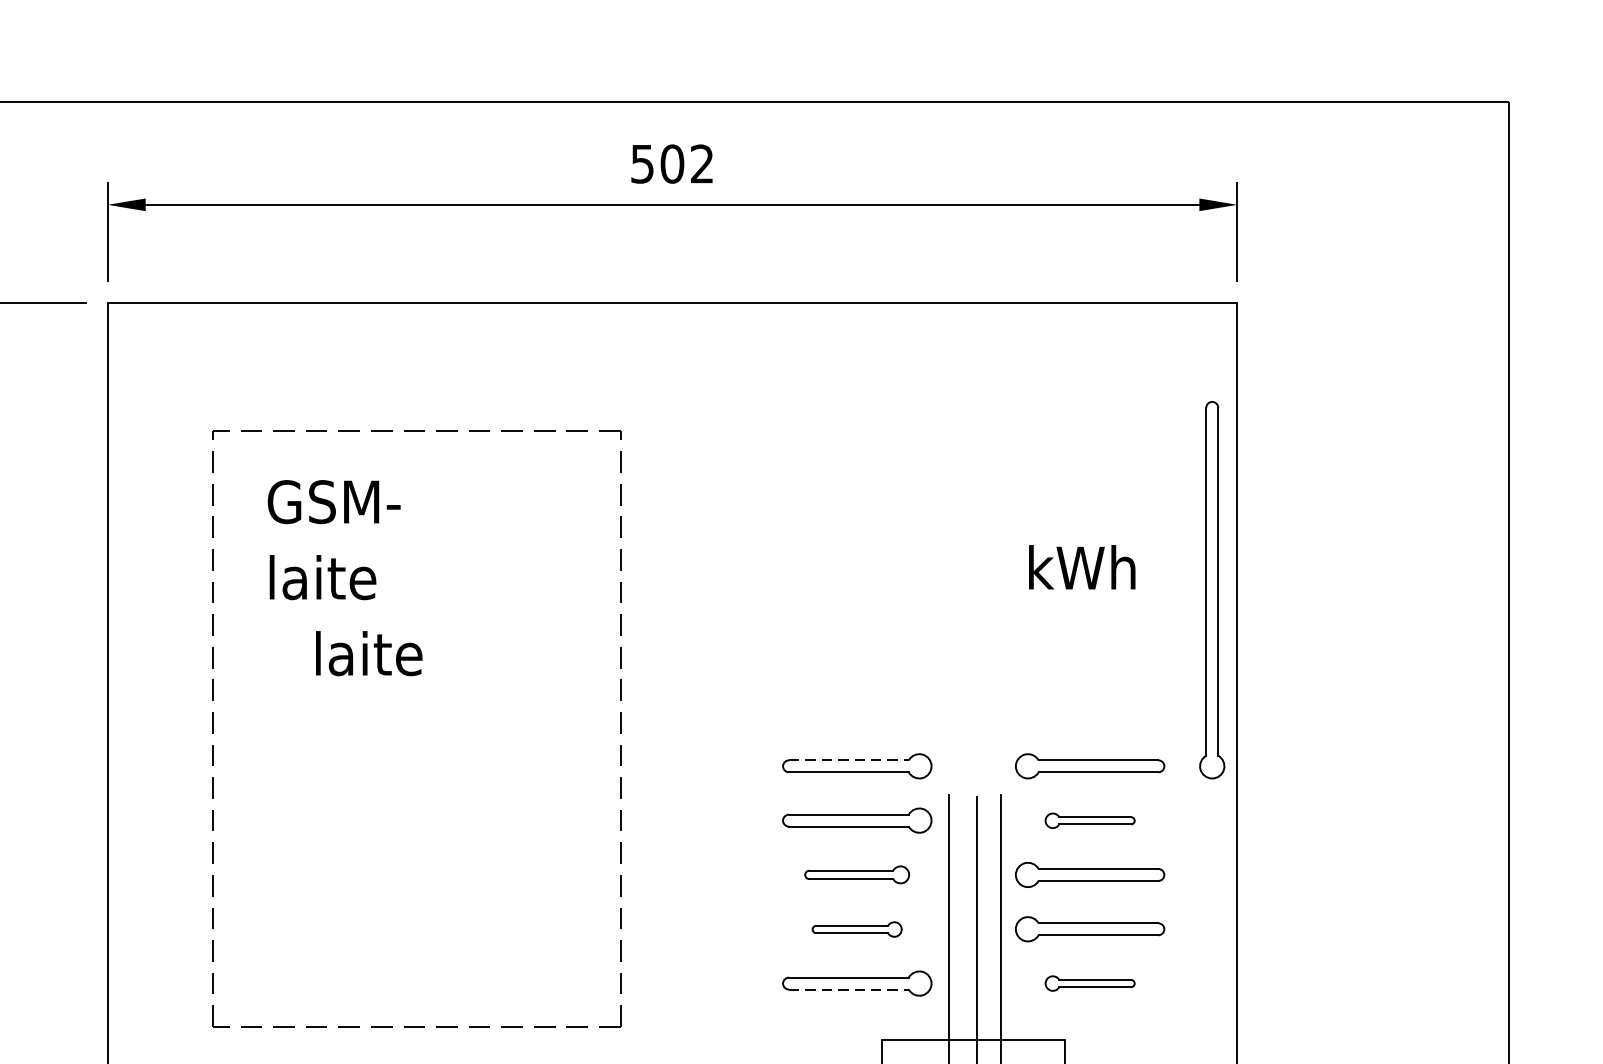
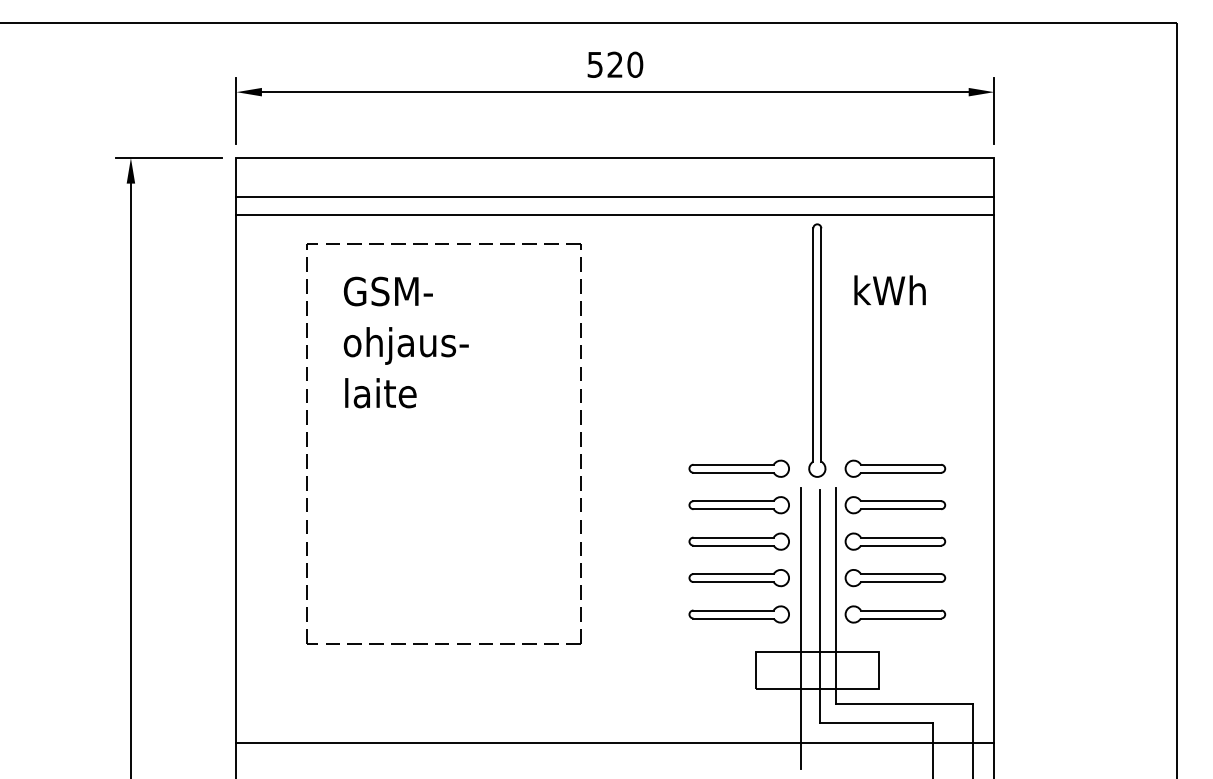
text: (687, 163) -> (625, 64), 502 -> 520
line: (672, 361) -> (615, 197), added
line: (672, 387) -> (615, 214), added
text: (1081, 567) -> (889, 290), moved
text: (359, 582) -> (405, 345), laite -> ohjaus-
part: (1212, 589) -> (817, 350), moved
text: (368, 654) -> (380, 393), moved
line: (850, 759) -> (734, 464), dashed -> solid
part: (1090, 821) -> (895, 505), size x1.67
part: (856, 874) -> (738, 541), size x1.43
part: (856, 929) -> (738, 578), size x1.67
part: (1090, 983) -> (895, 614), size x1.67
line: (850, 989) -> (734, 618), dashed -> solid

